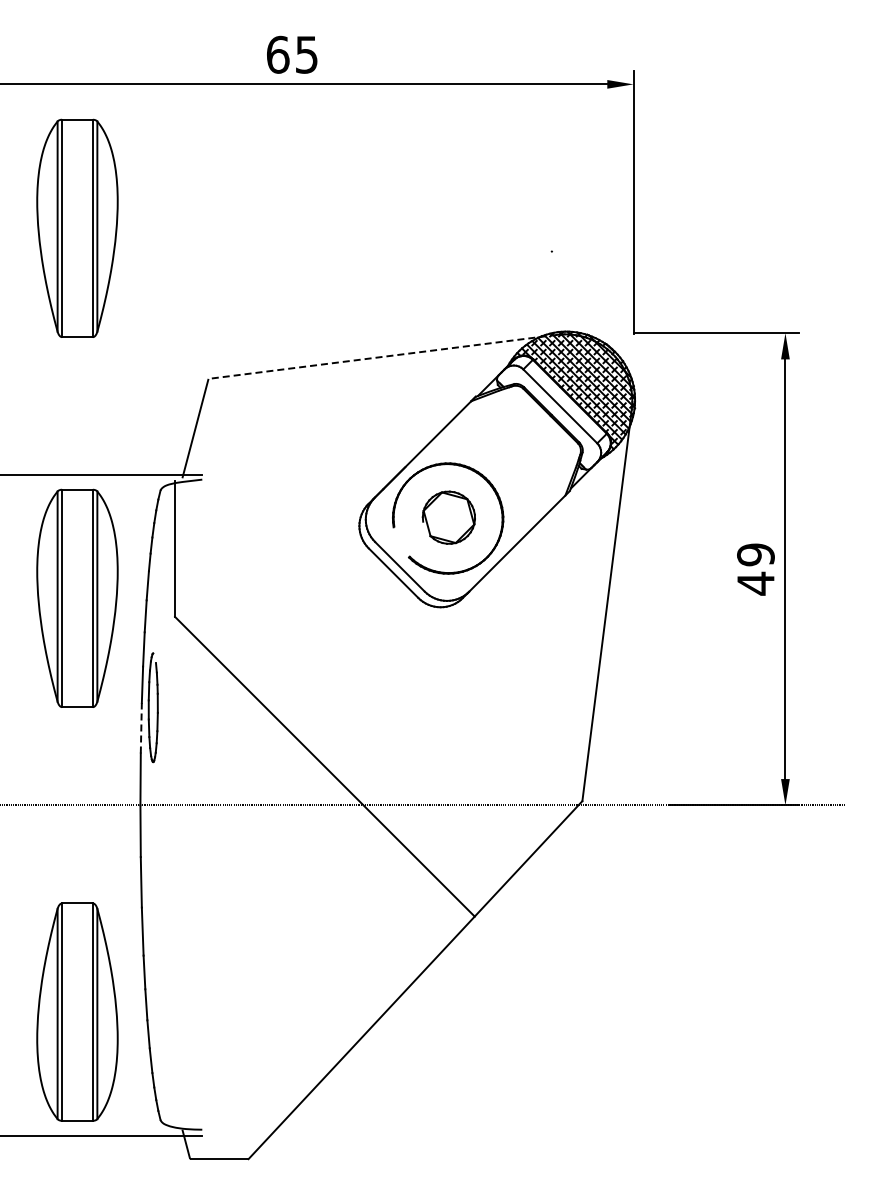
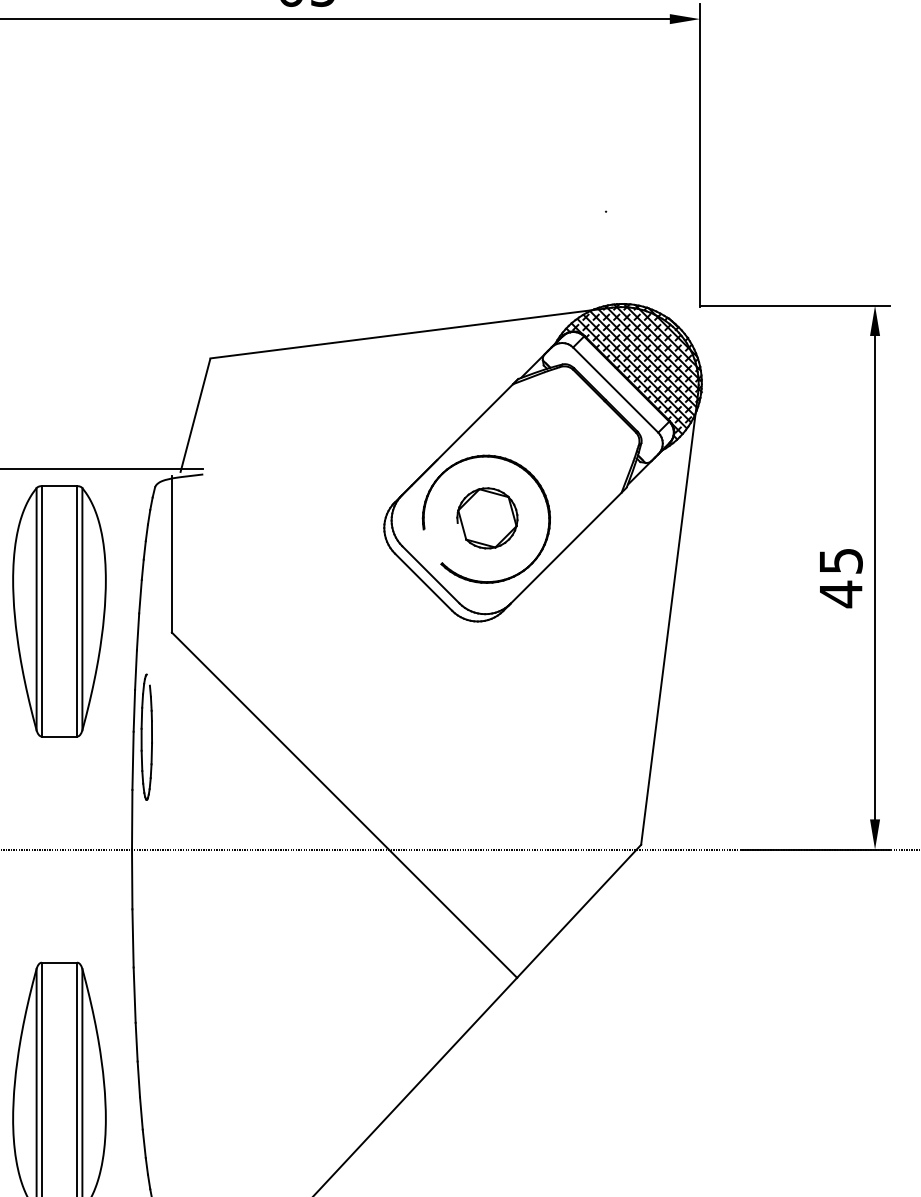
part: (77, 227) -> (59, 184), removed
line: (382, 356) -> (410, 332), dashed -> solid
text: (755, 554) -> (840, 560), 49 -> 45
line: (141, 727) -> (133, 760), dashed -> solid

